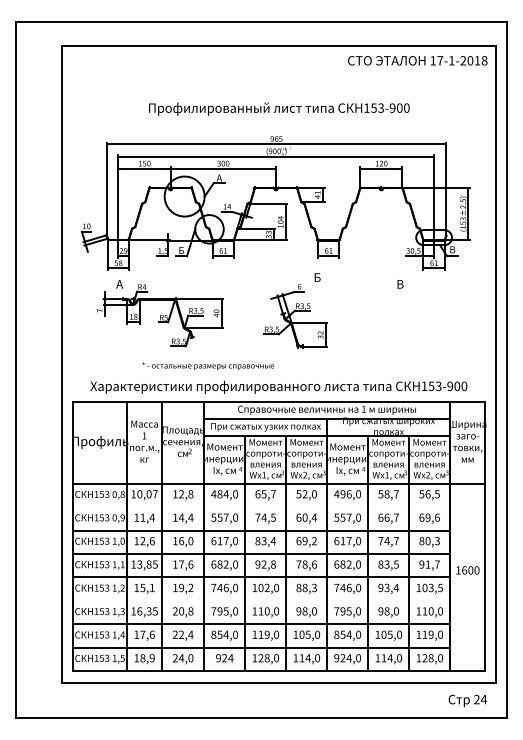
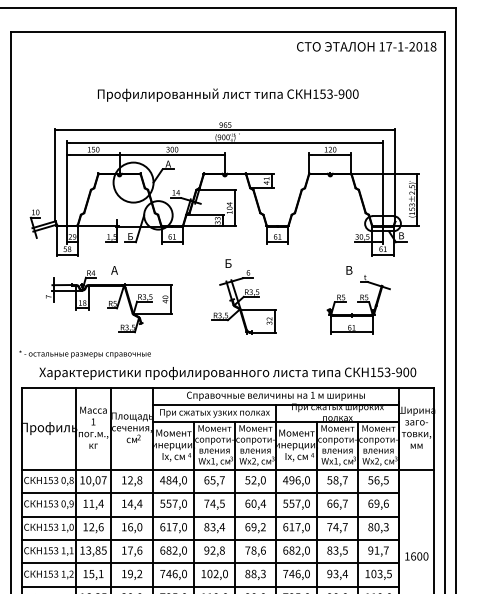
text: (317, 277) -> (228, 263), moved
text: (119, 284) -> (114, 270), moved
part: (409, 318) -> (358, 304), added
text: (207, 366) -> (84, 354), moved
line: (261, 507) -> (210, 493), added
line: (261, 600) -> (210, 586), added

